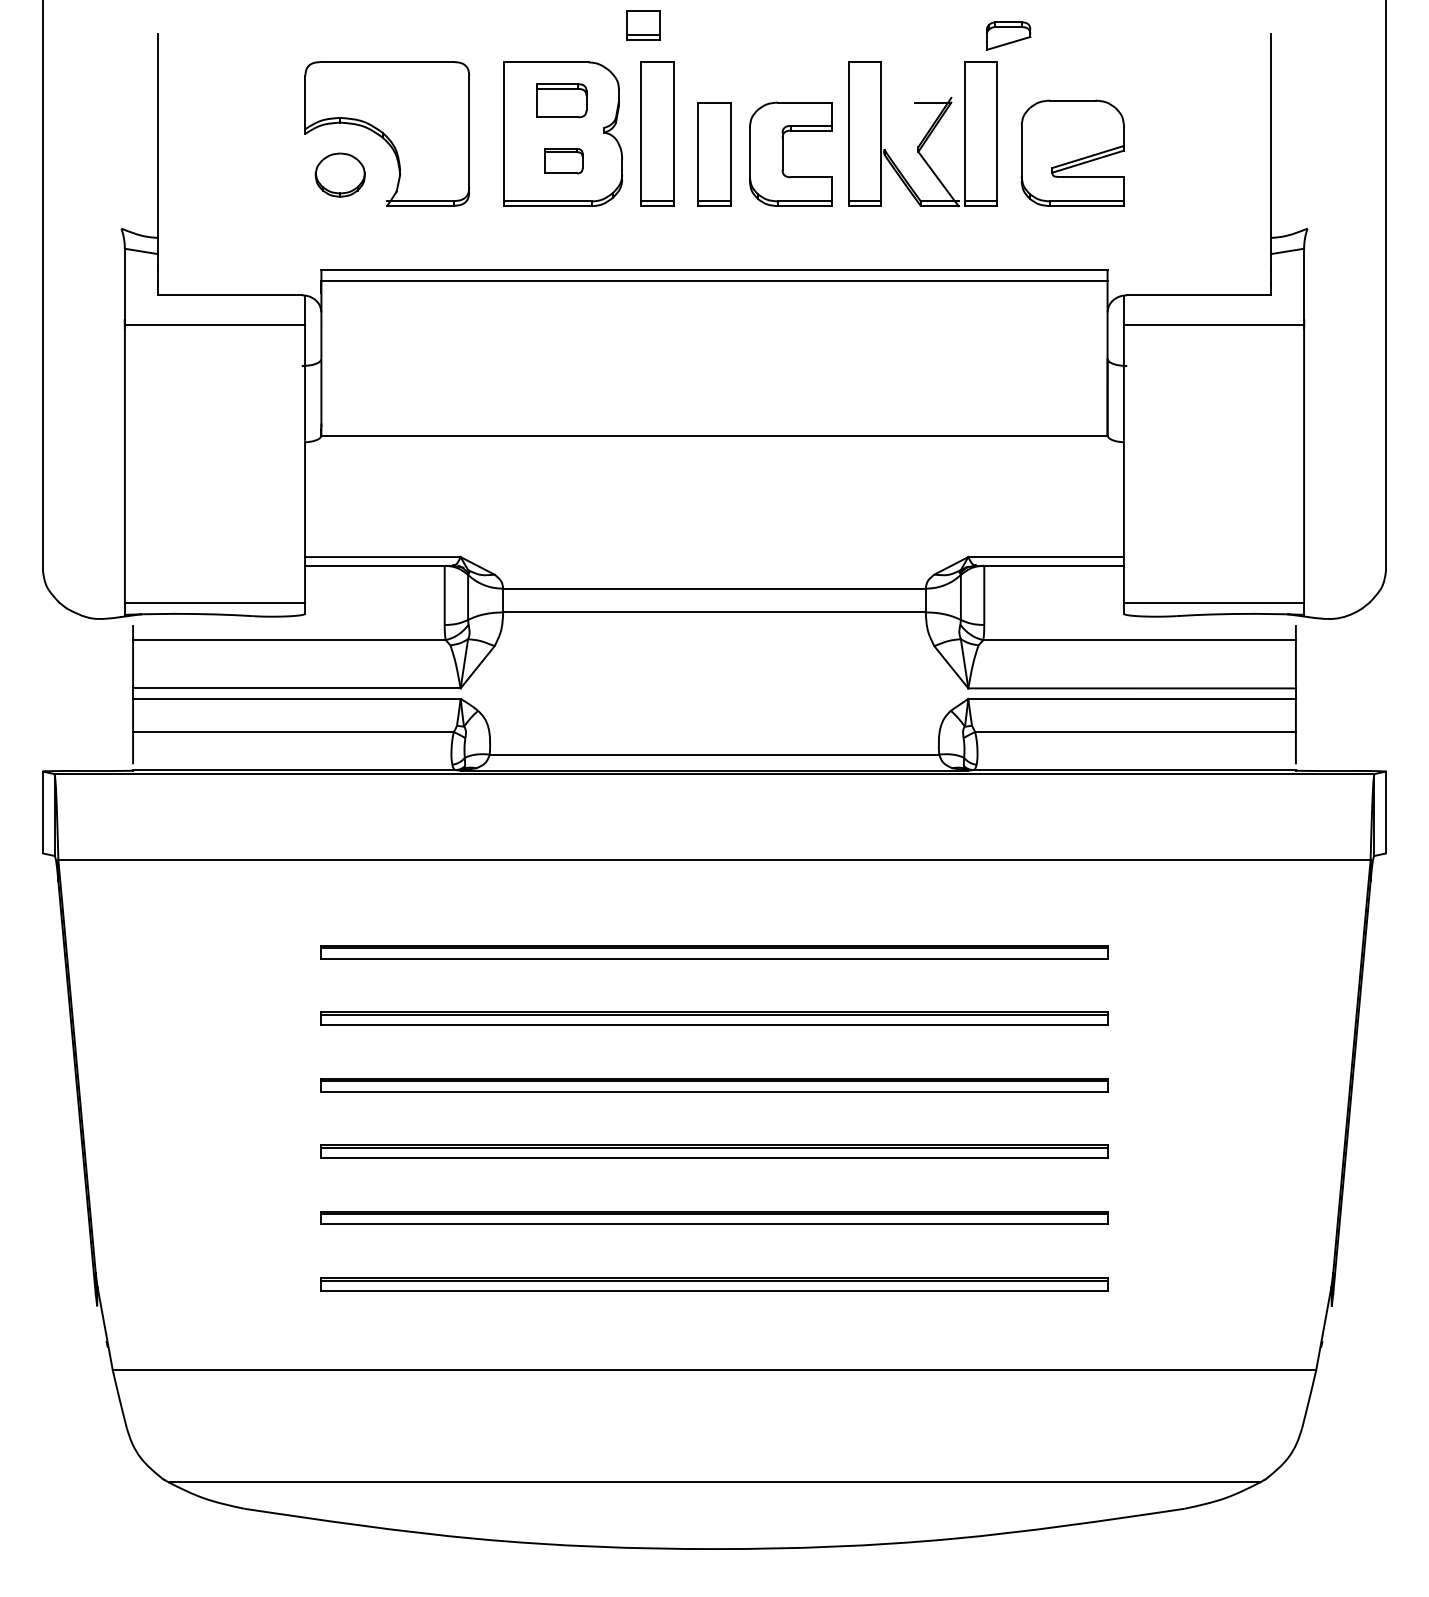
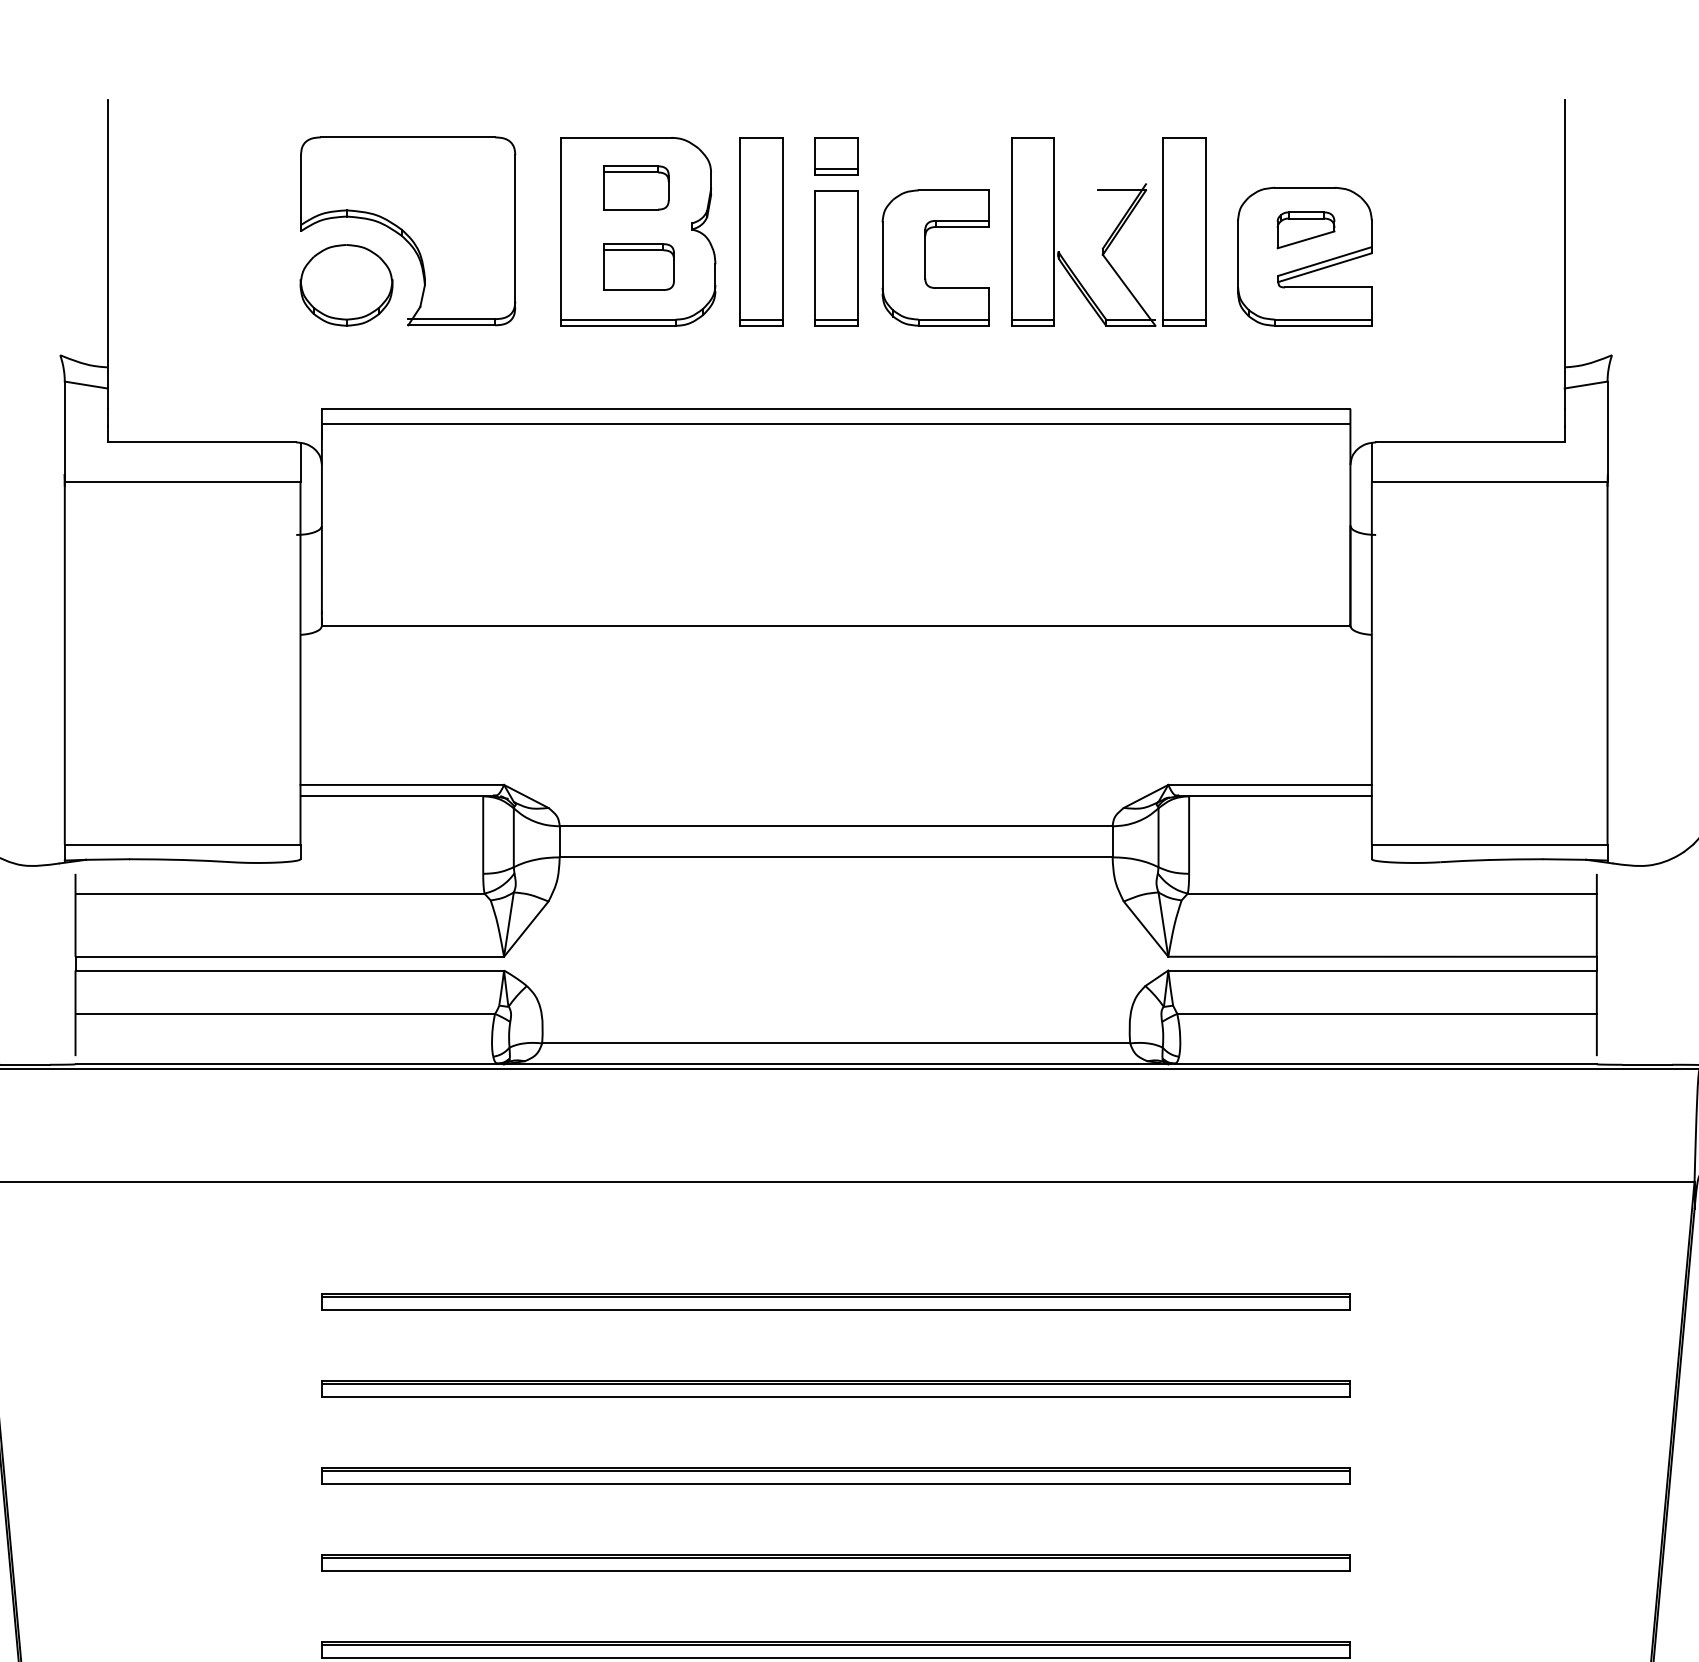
part: (643, 25) -> (836, 156), moved
part: (1008, 35) -> (1305, 229), moved
part: (563, 160) -> (638, 266), size x1.43
part: (340, 174) -> (346, 284), size x1.43

